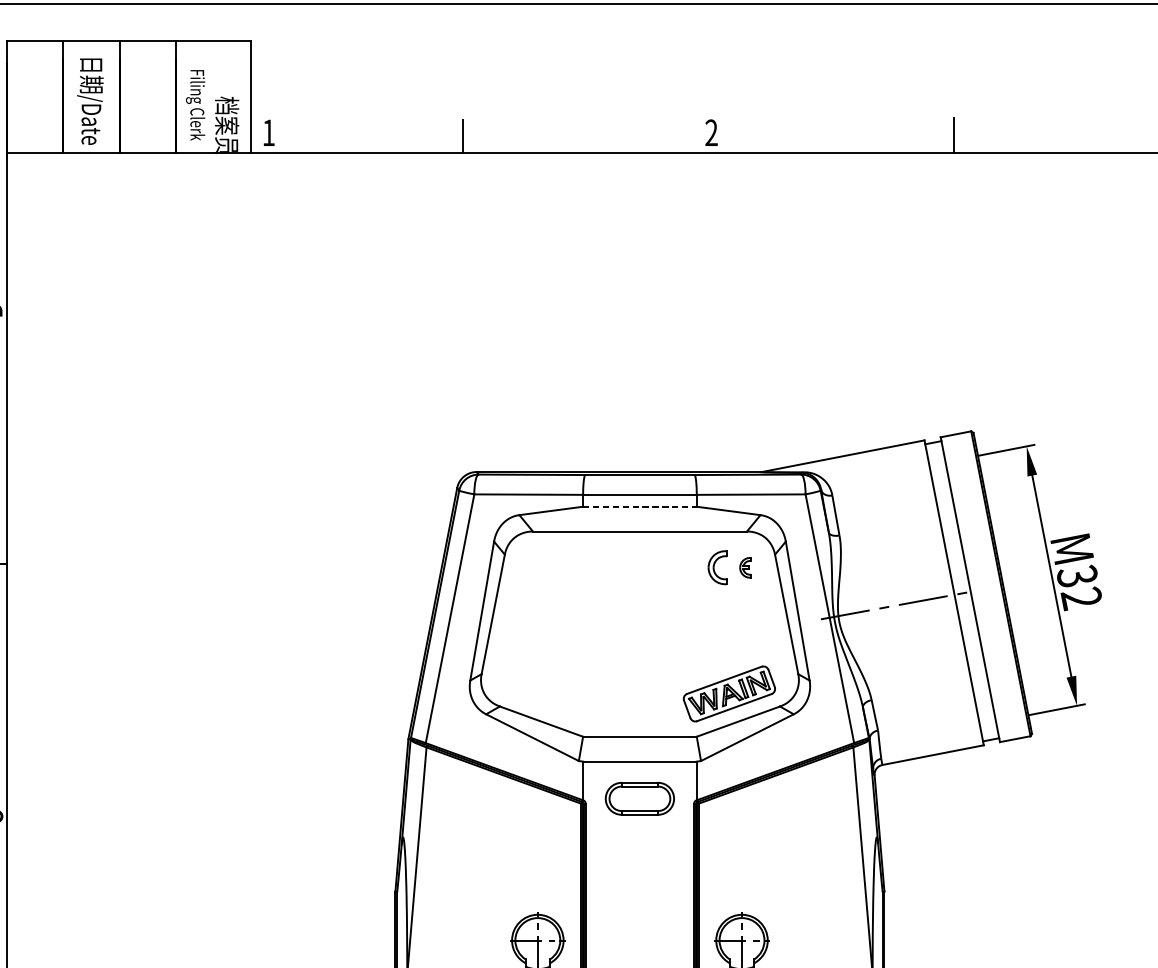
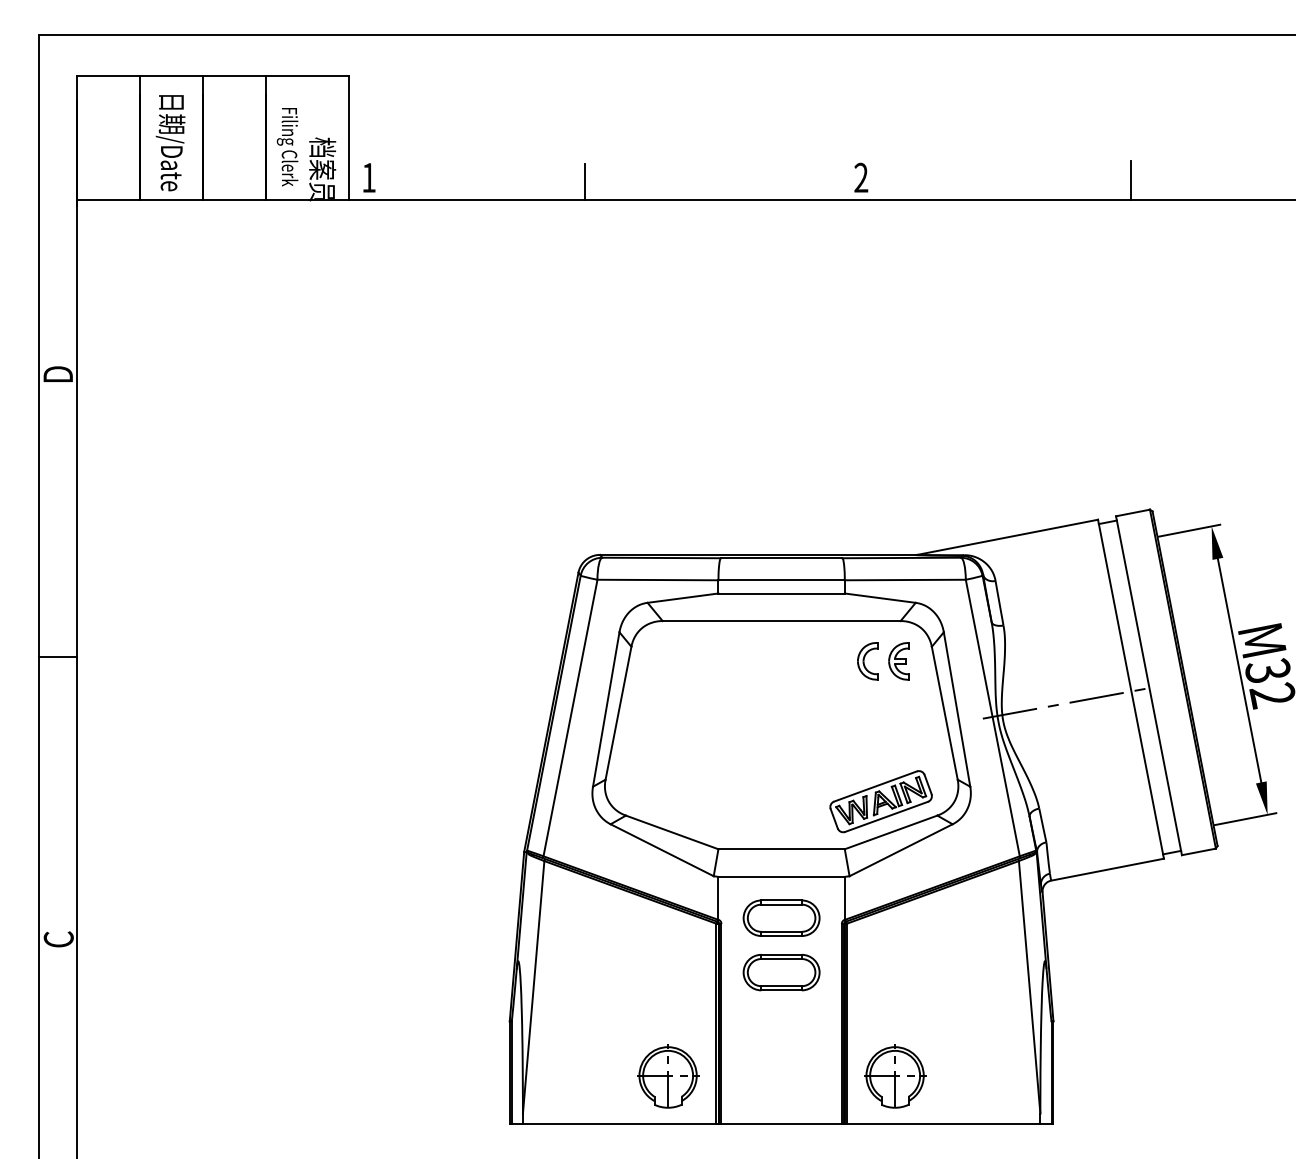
line: (640, 506) -> (782, 593), dashed -> solid
part: (745, 567) -> (898, 661), size x1.67
part: (639, 847) -> (781, 972), added

